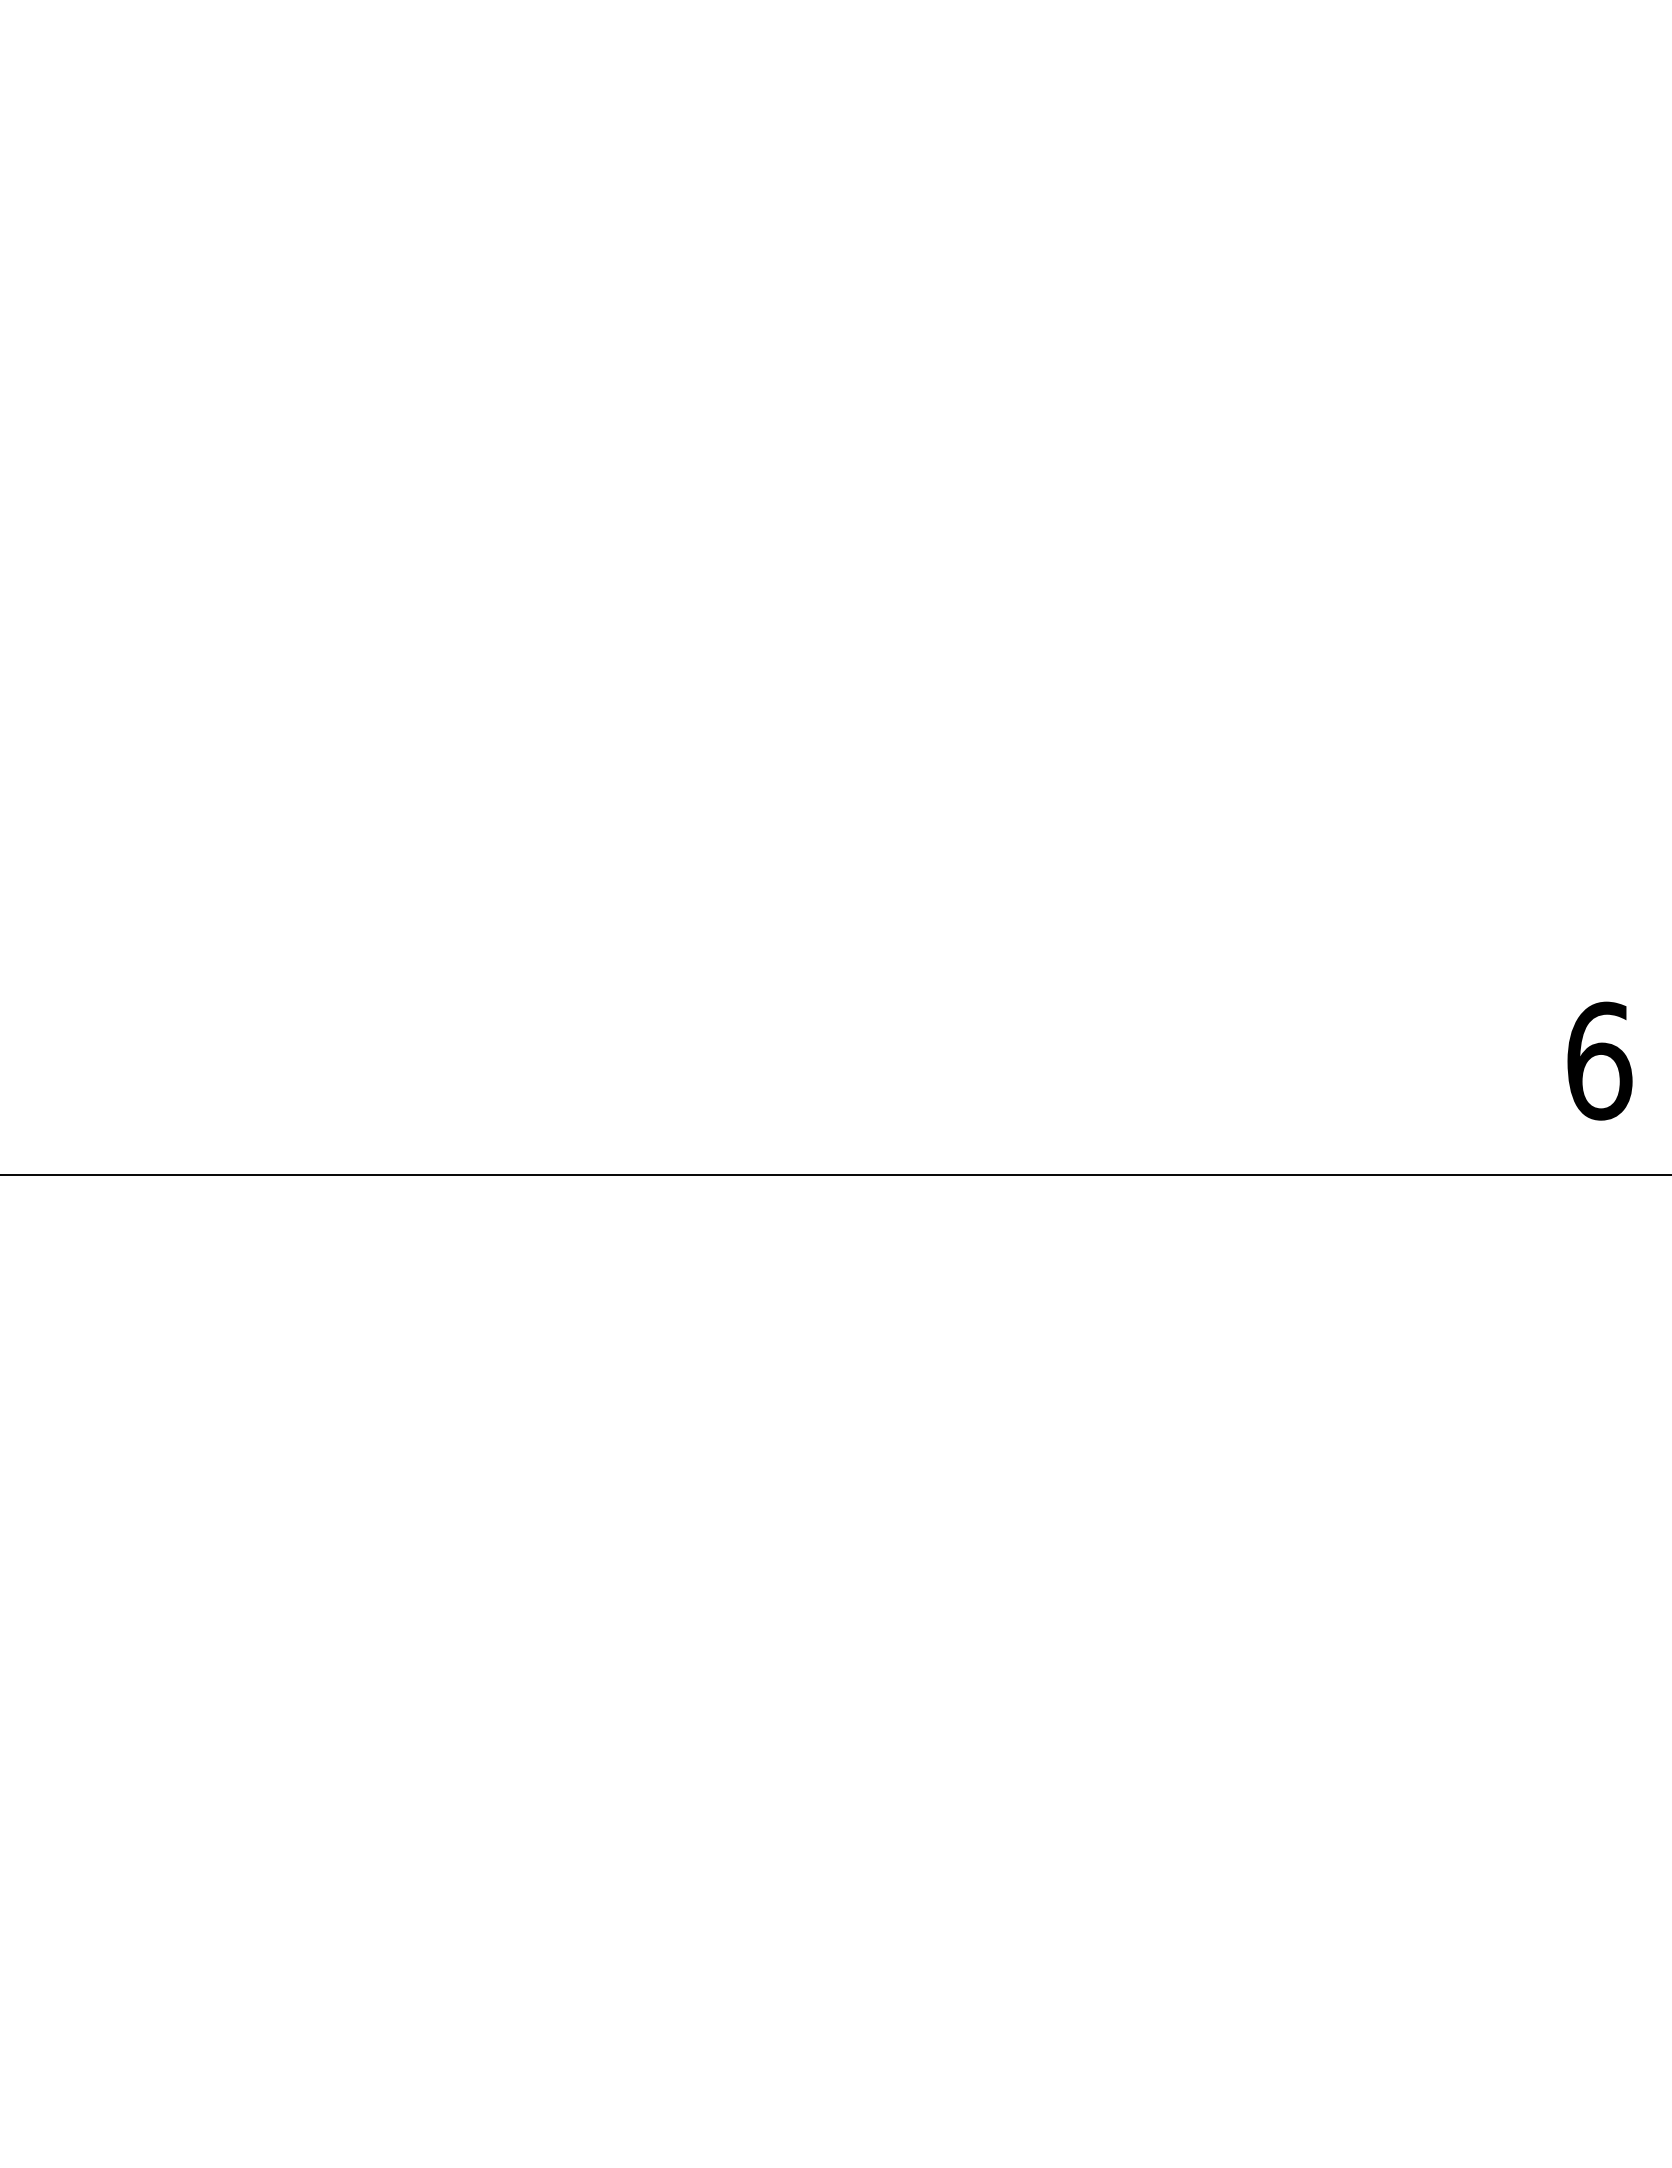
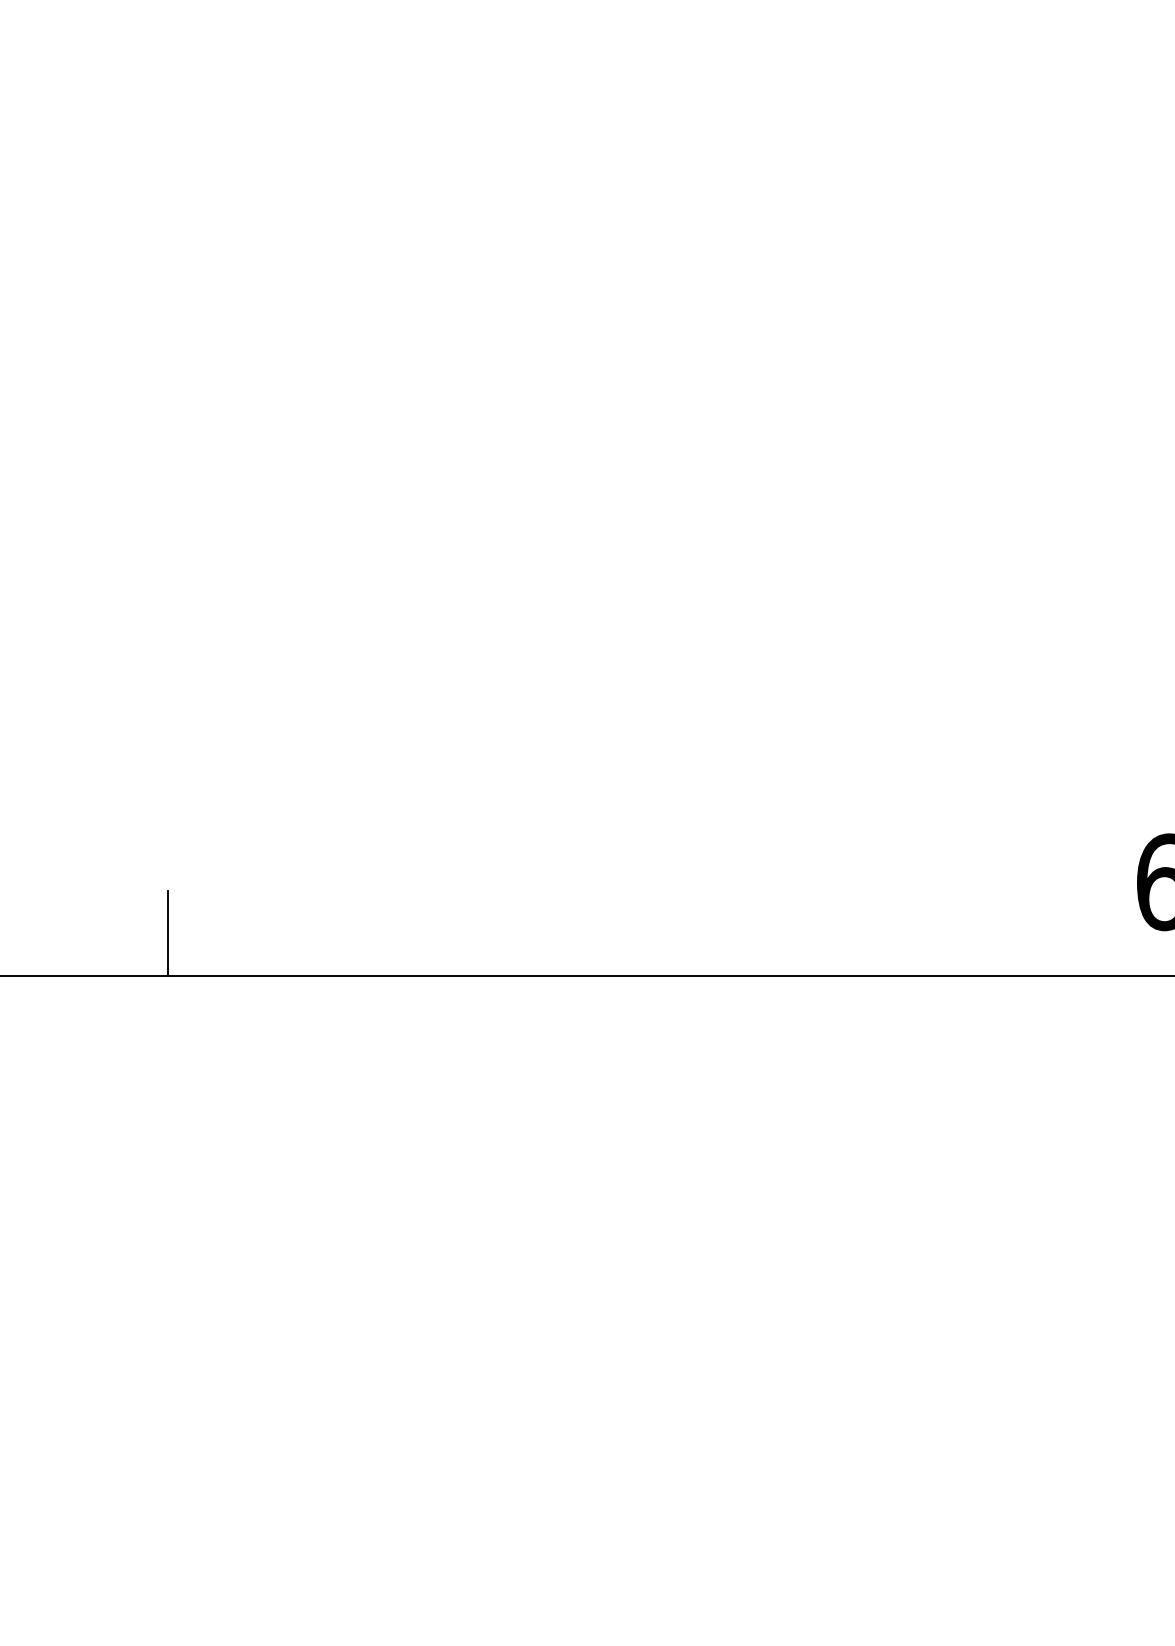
line: (390, 1123) -> (168, 933), added

